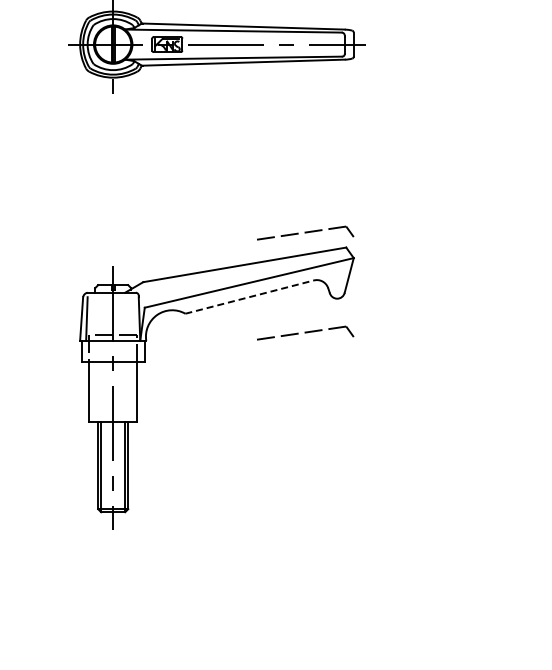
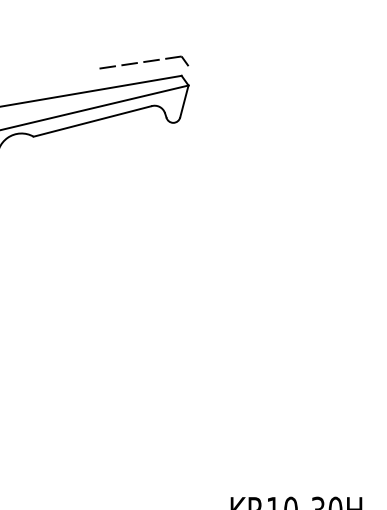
line: (249, 297) -> (92, 121), dashed -> solid
part: (305, 332) -> (144, 153), removed

